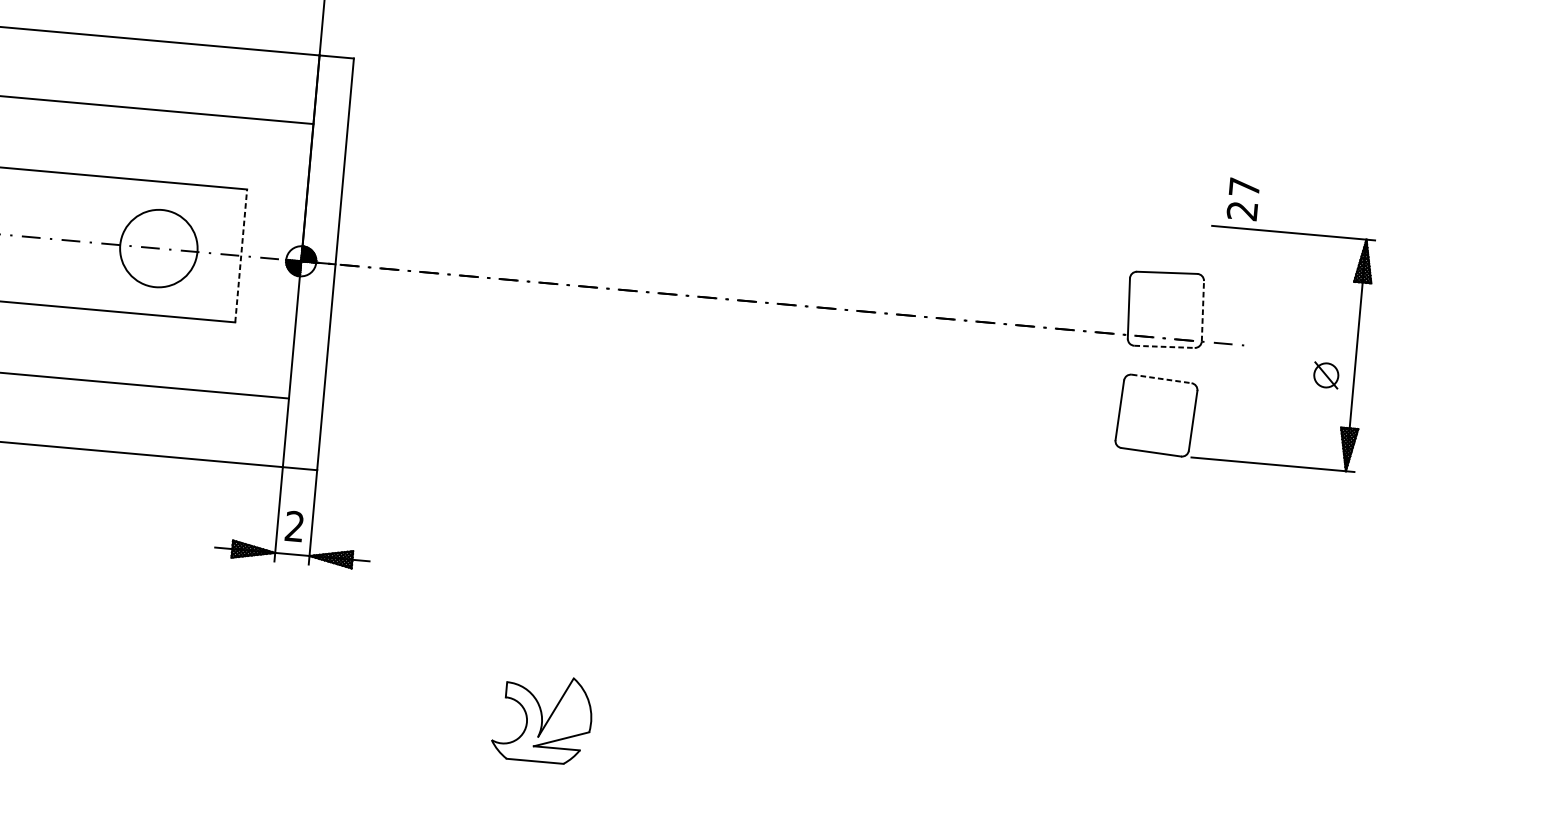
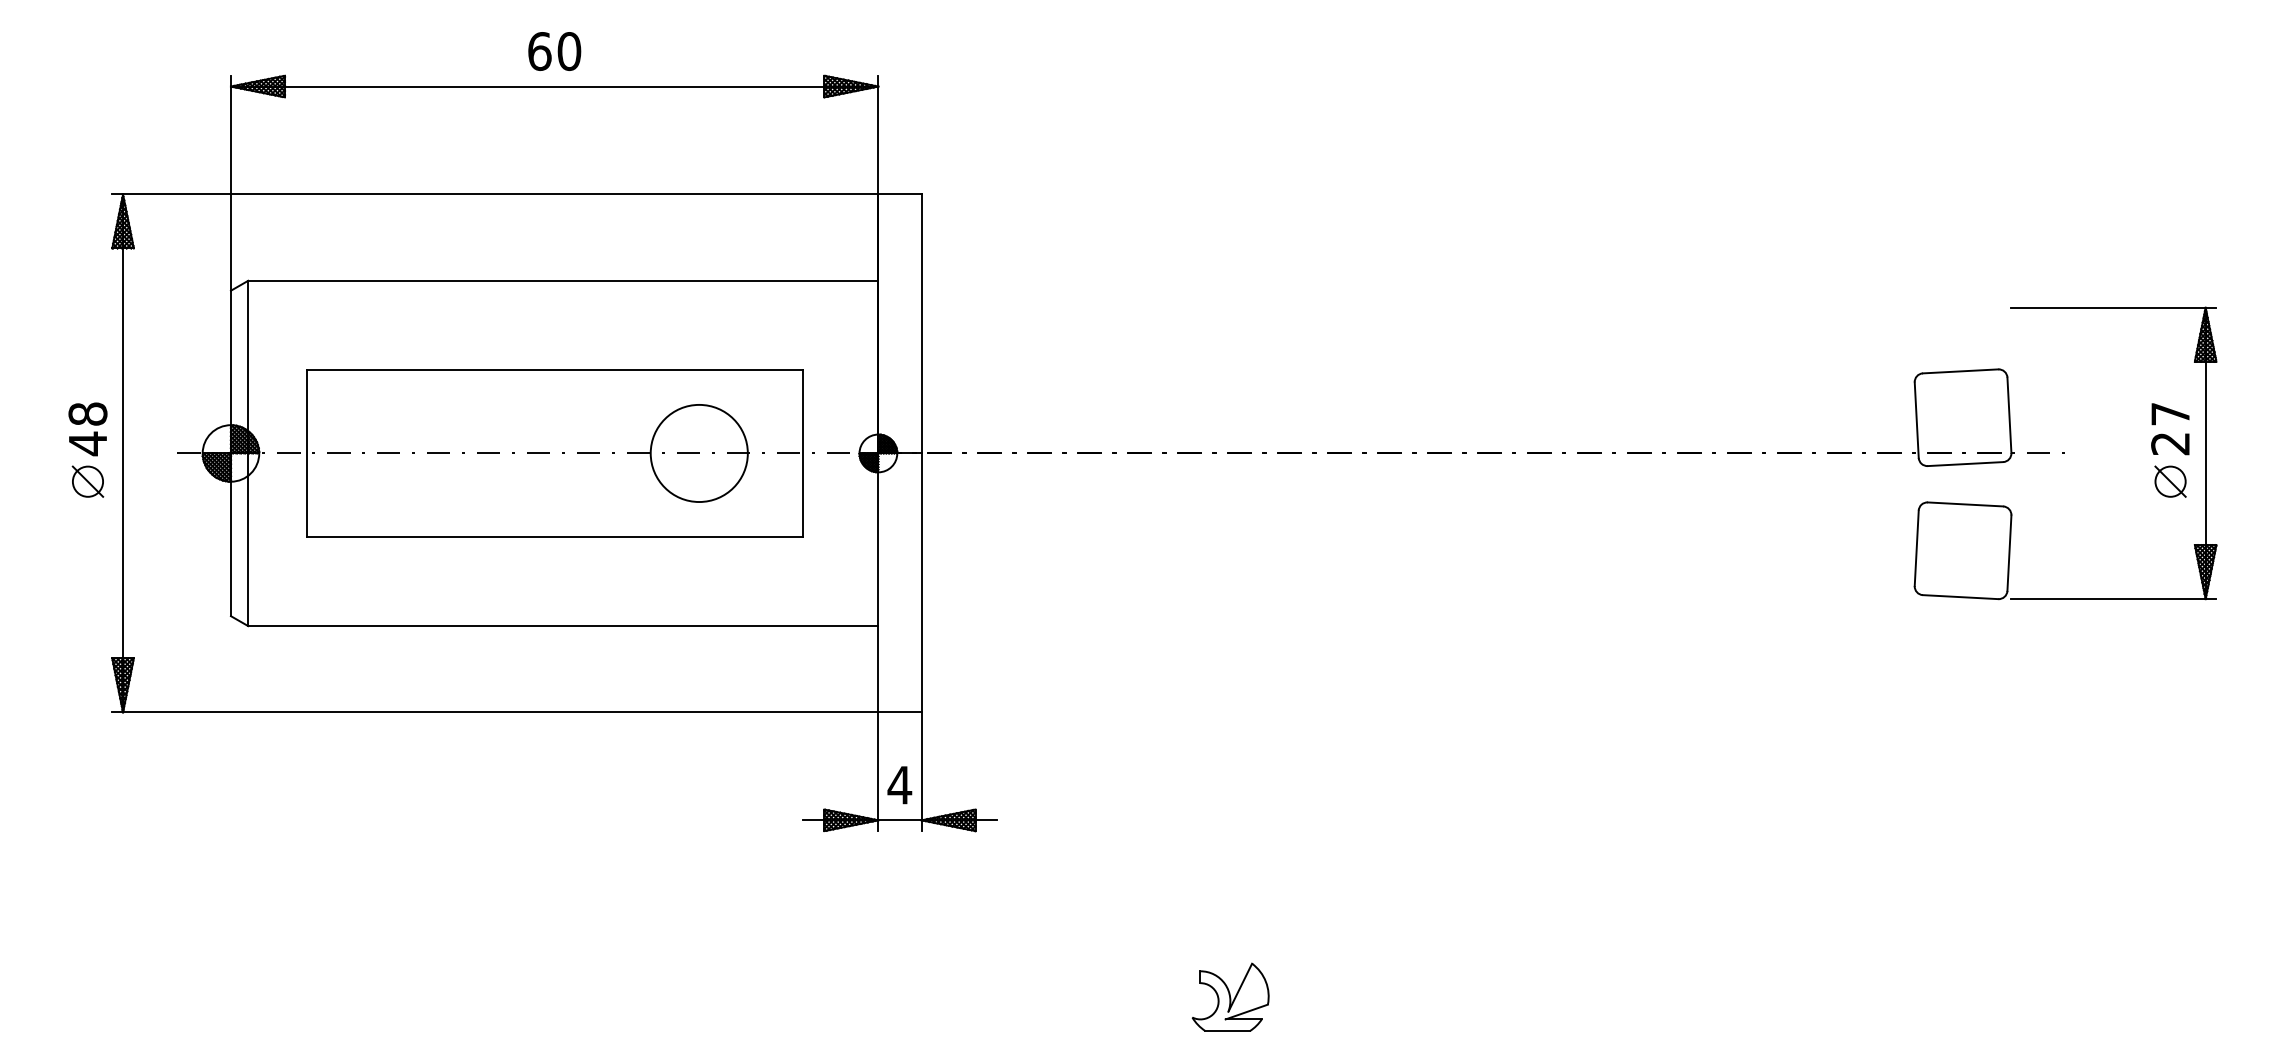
text: (1243, 199) -> (2170, 429), moved
line: (240, 255) -> (802, 453), dashed -> solid
line: (1202, 311) -> (2009, 415), dashed -> solid
line: (1164, 347) -> (1965, 464), dashed -> solid
line: (1161, 378) -> (1965, 504), dashed -> solid
text: (294, 525) -> (899, 784), 2 -> 4
part: (542, 717) -> (1230, 996), size x0.62

